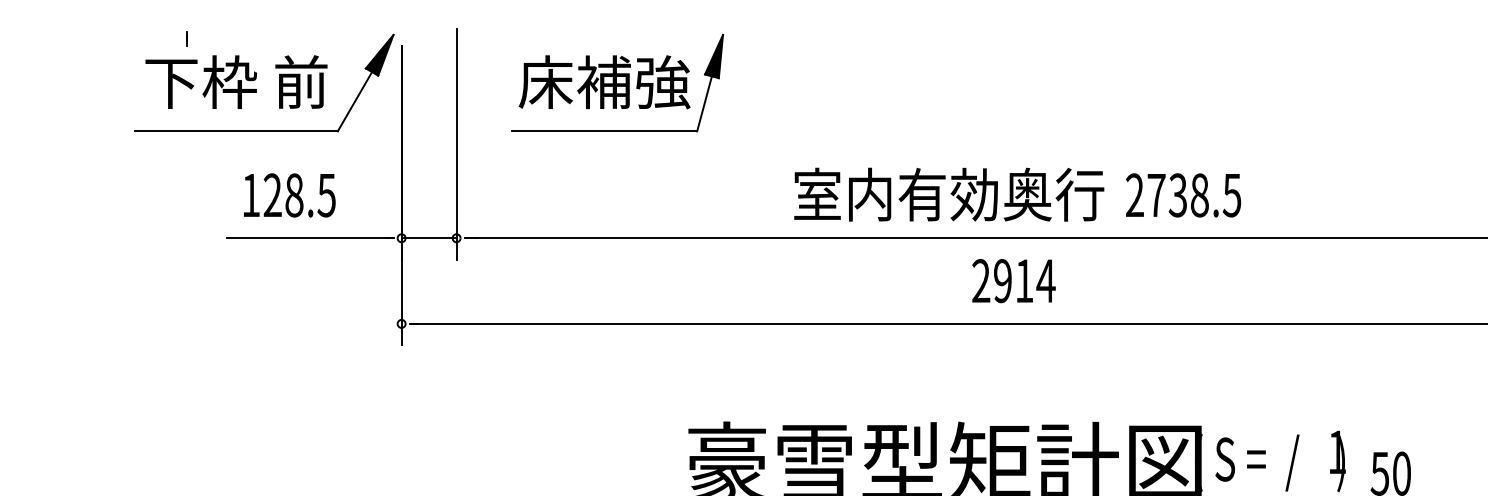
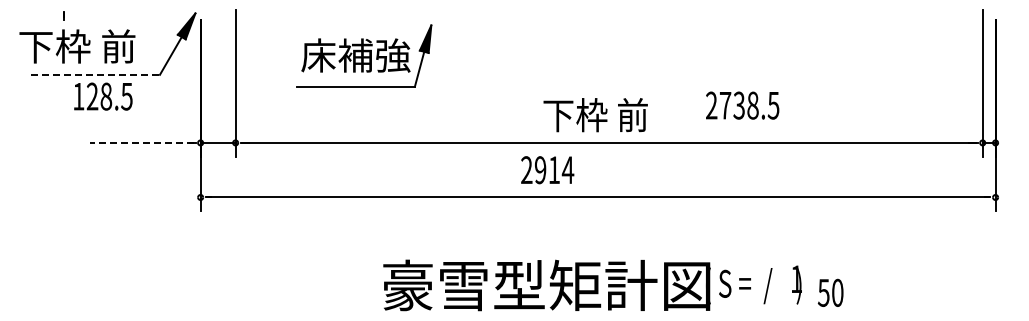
text: (236, 82) -> (77, 46), moved
part: (618, 82) -> (364, 55), moved
line: (236, 130) -> (95, 74), solid -> dashed
text: (289, 195) -> (103, 96), moved
text: (949, 195) -> (549, 115), 室内有効奥行 -> 下枠 前
text: (1183, 195) -> (742, 105), moved
line: (308, 237) -> (141, 142), solid -> dashed
text: (1013, 281) -> (547, 170), moved

